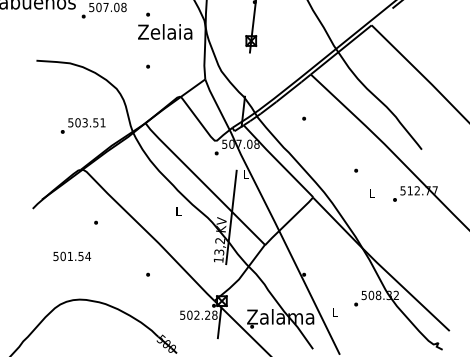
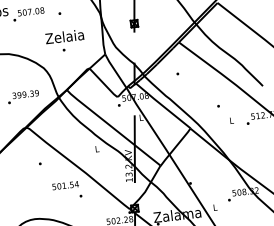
text: (165, 31) -> (64, 36), moved
text: (86, 122) -> (25, 94), 503.51 -> 399.39
text: (72, 256) -> (65, 185), moved

